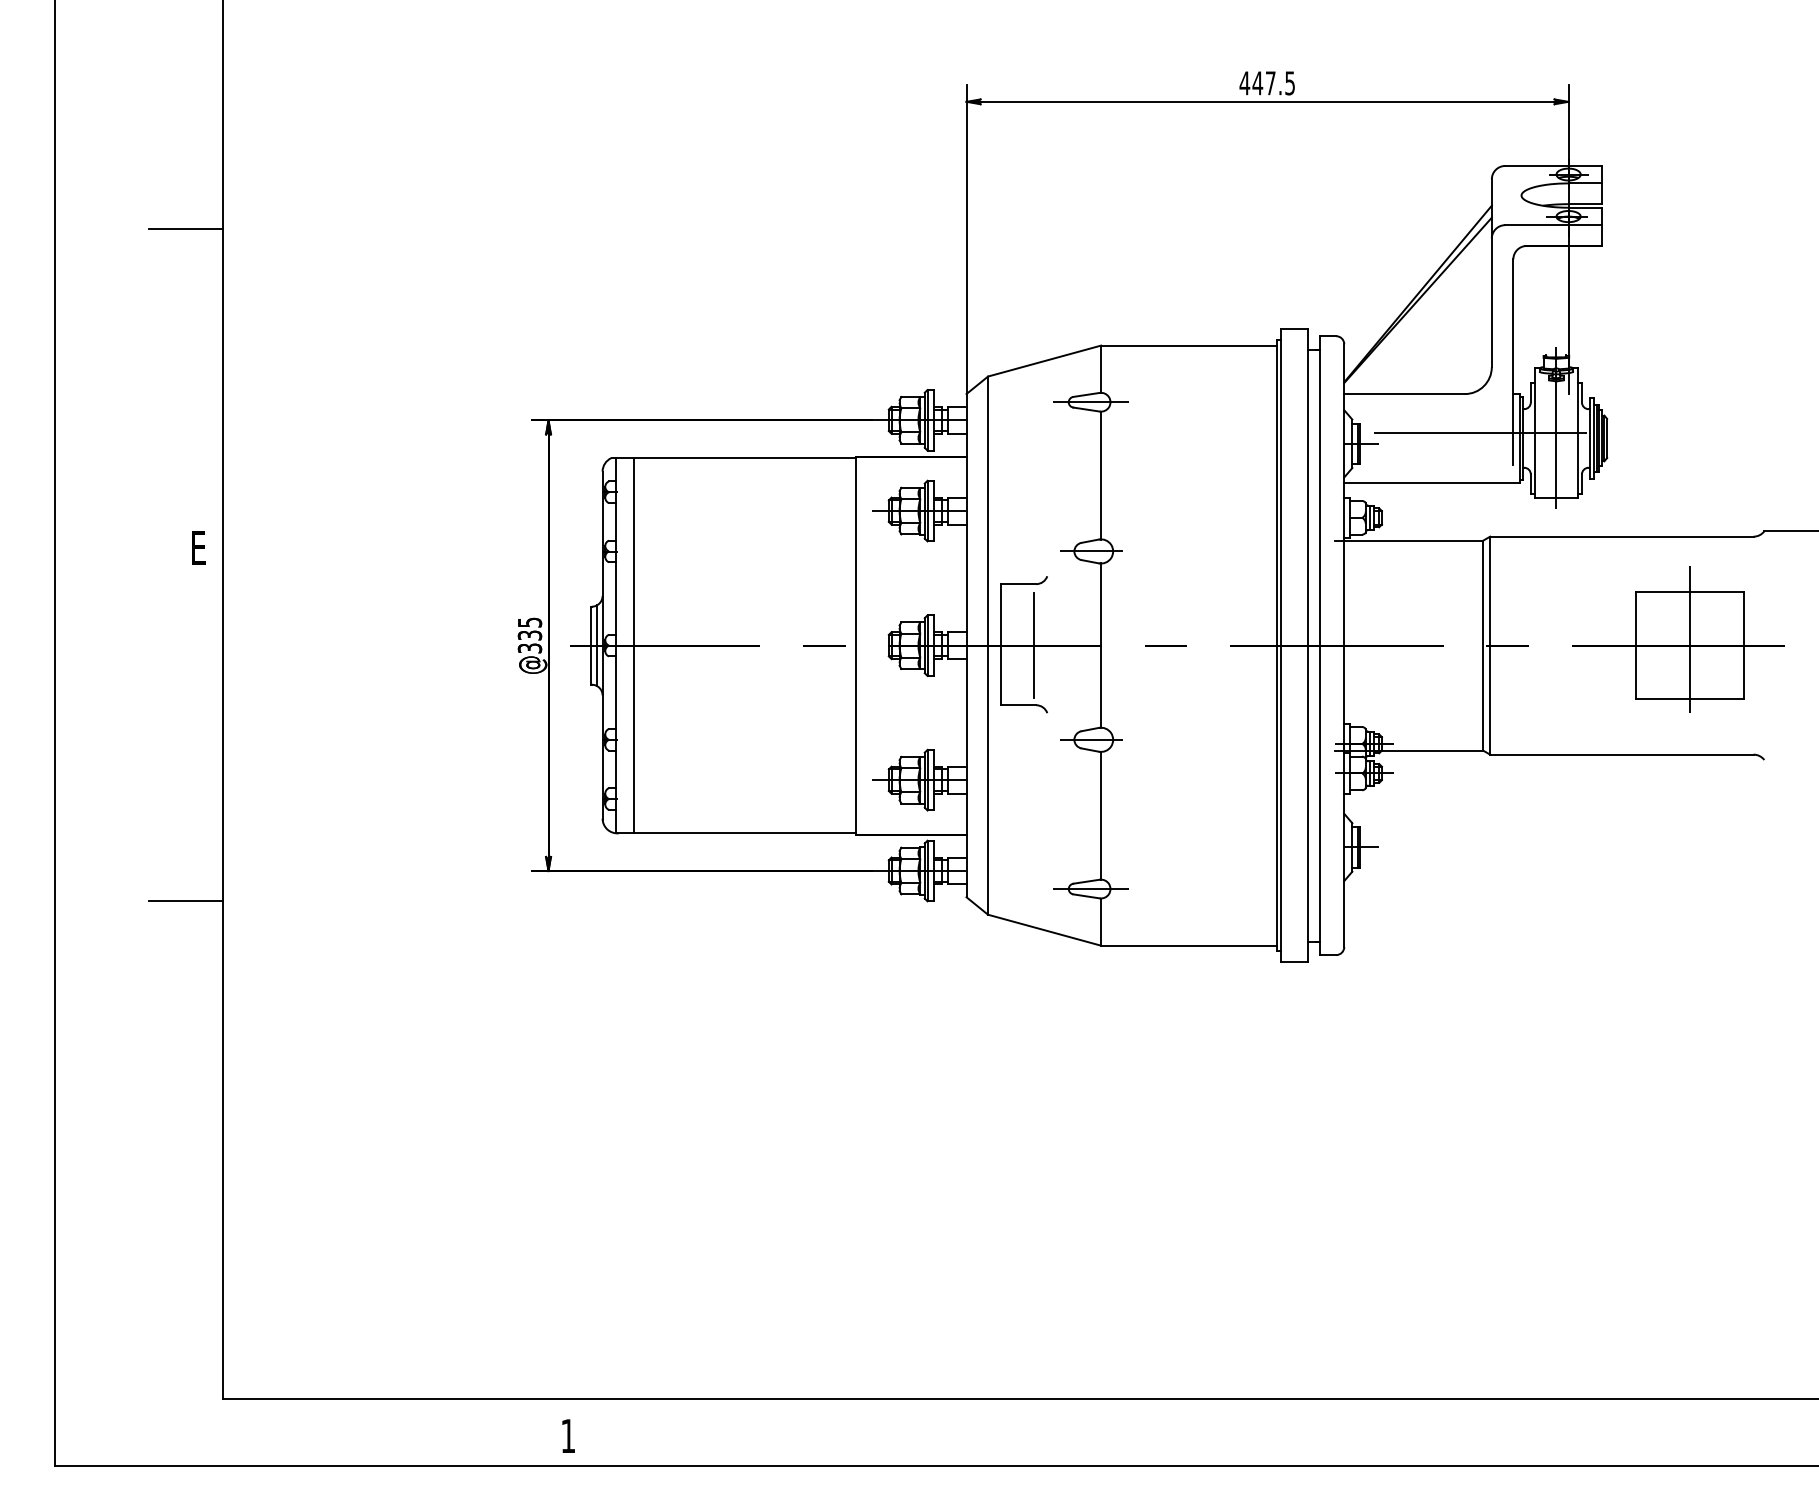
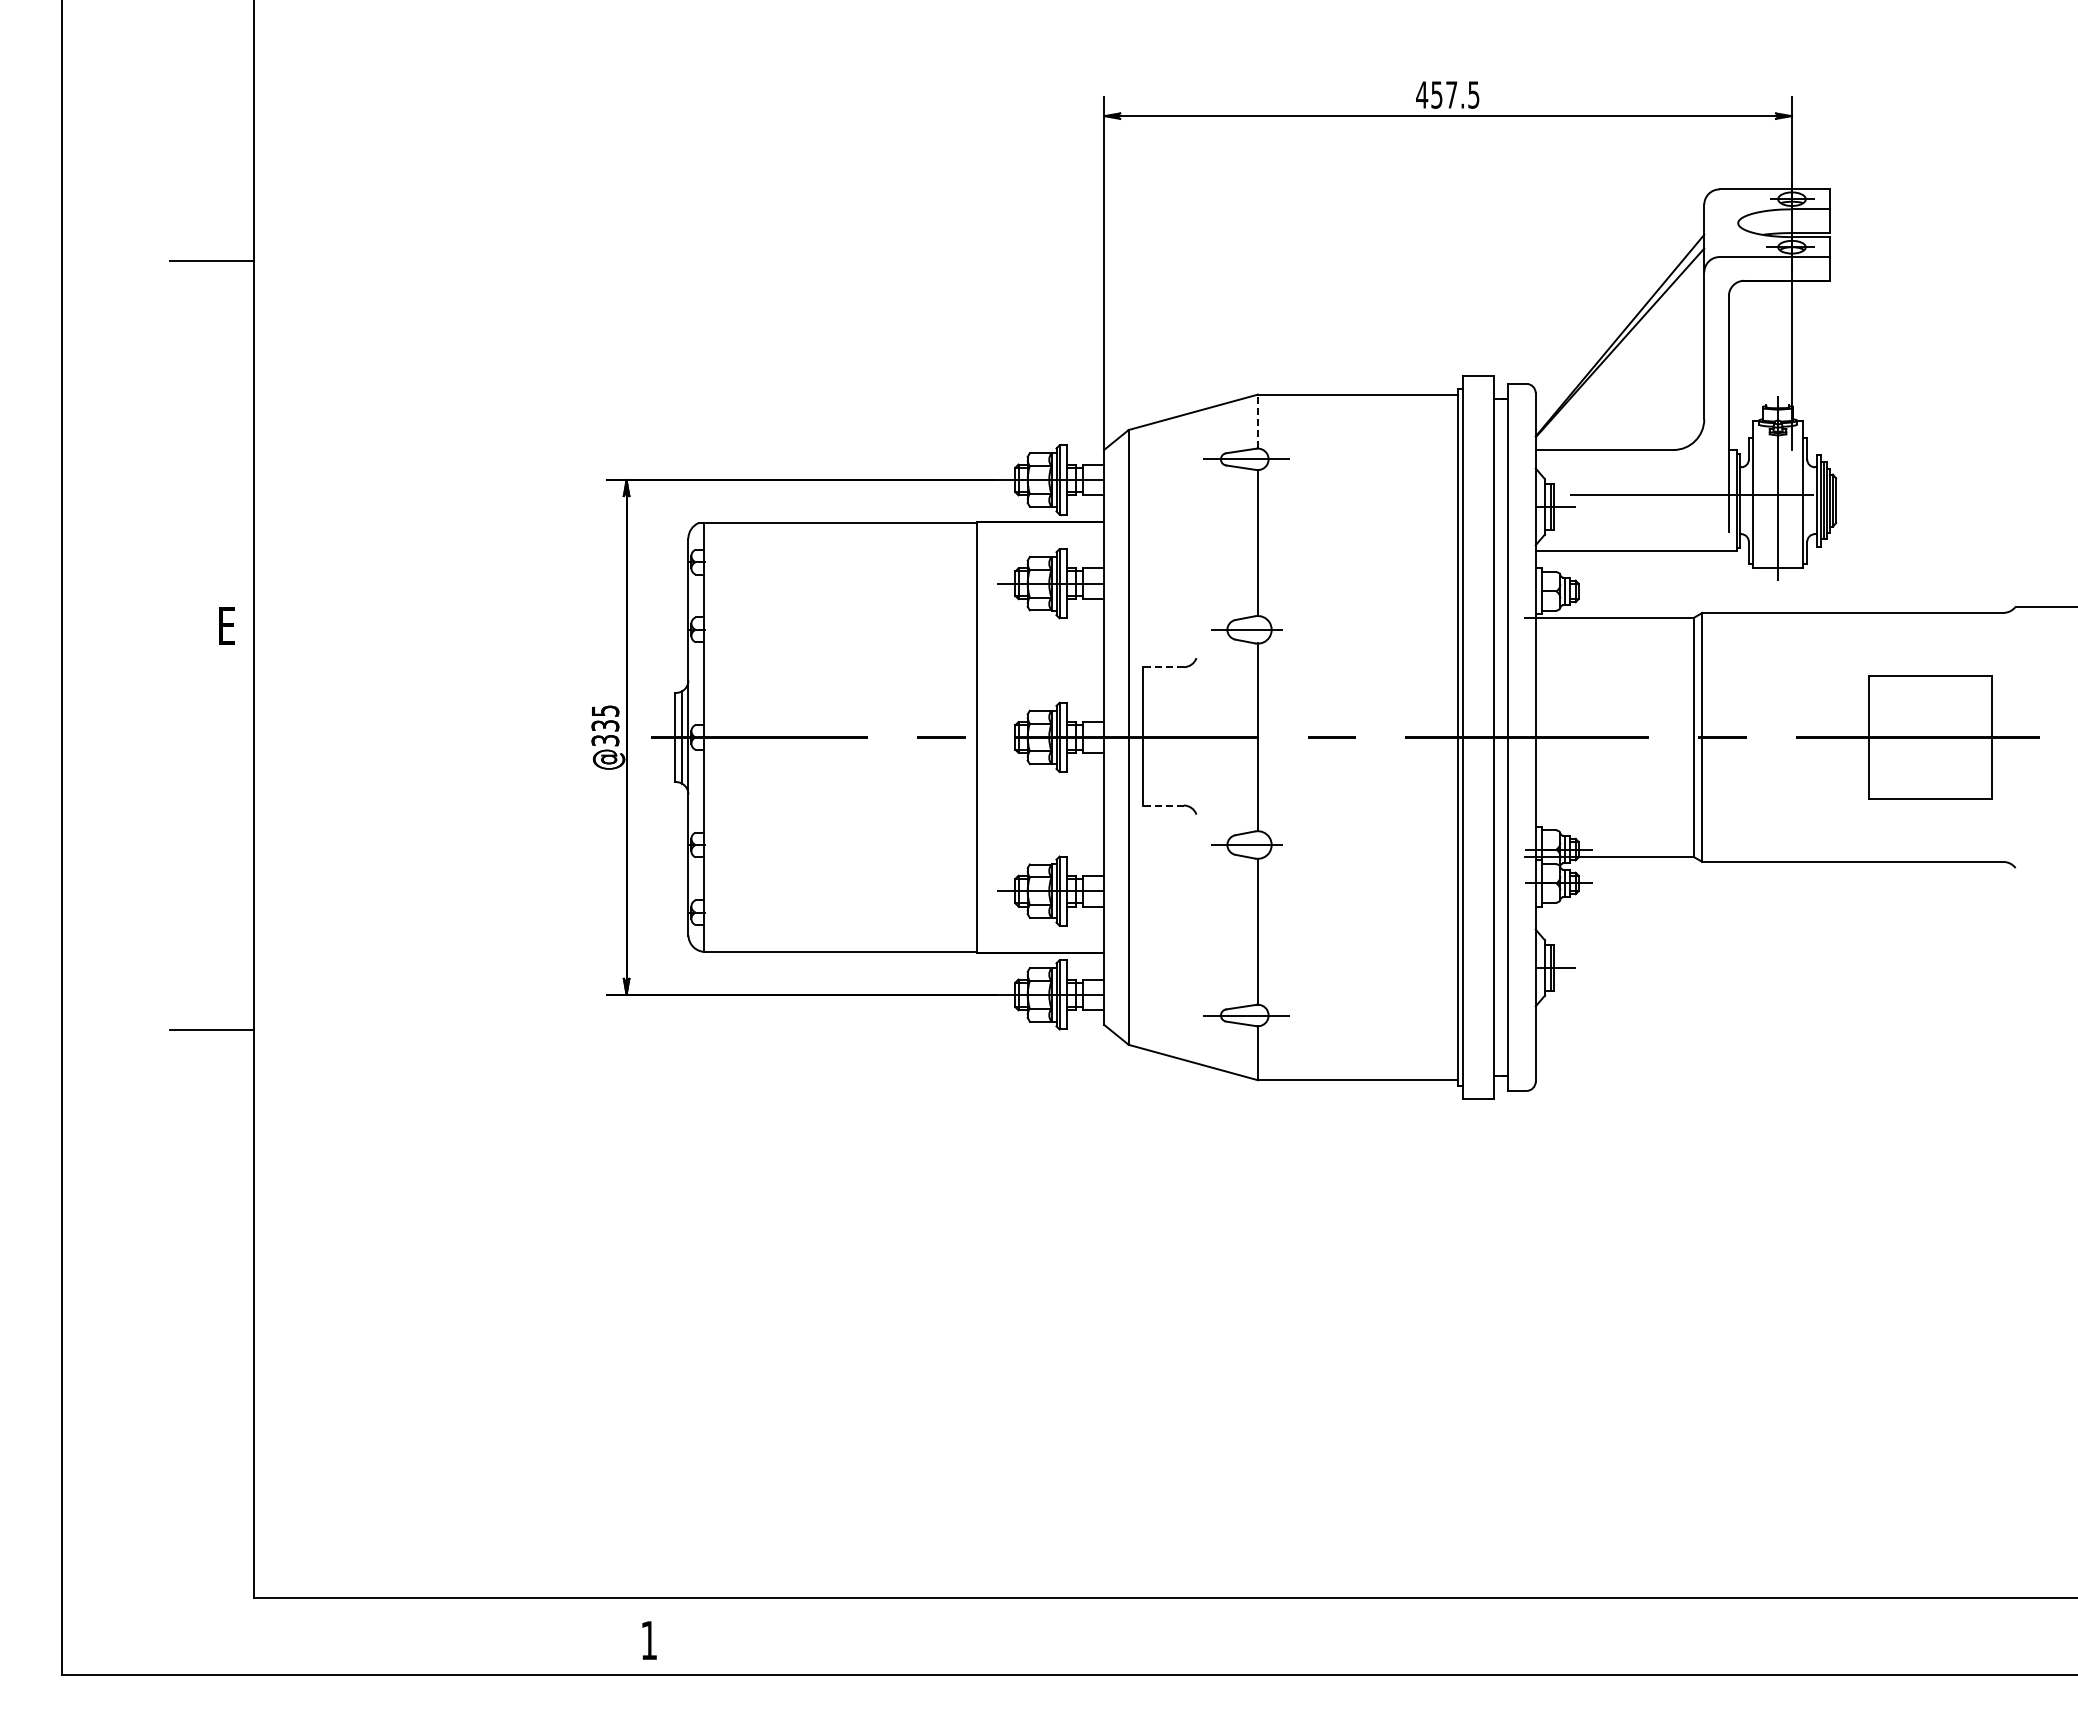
text: (1257, 82) -> (1436, 94), 447.5 -> 457.5
line: (1100, 369) -> (1257, 421), solid -> dashed
line: (1017, 584) -> (1162, 667), solid -> dashed
line: (1689, 639) -> (1930, 730), removed
line: (633, 645) -> (723, 737), removed
line: (1034, 645) -> (1181, 737), removed
line: (1017, 705) -> (1162, 805), solid -> dashed

